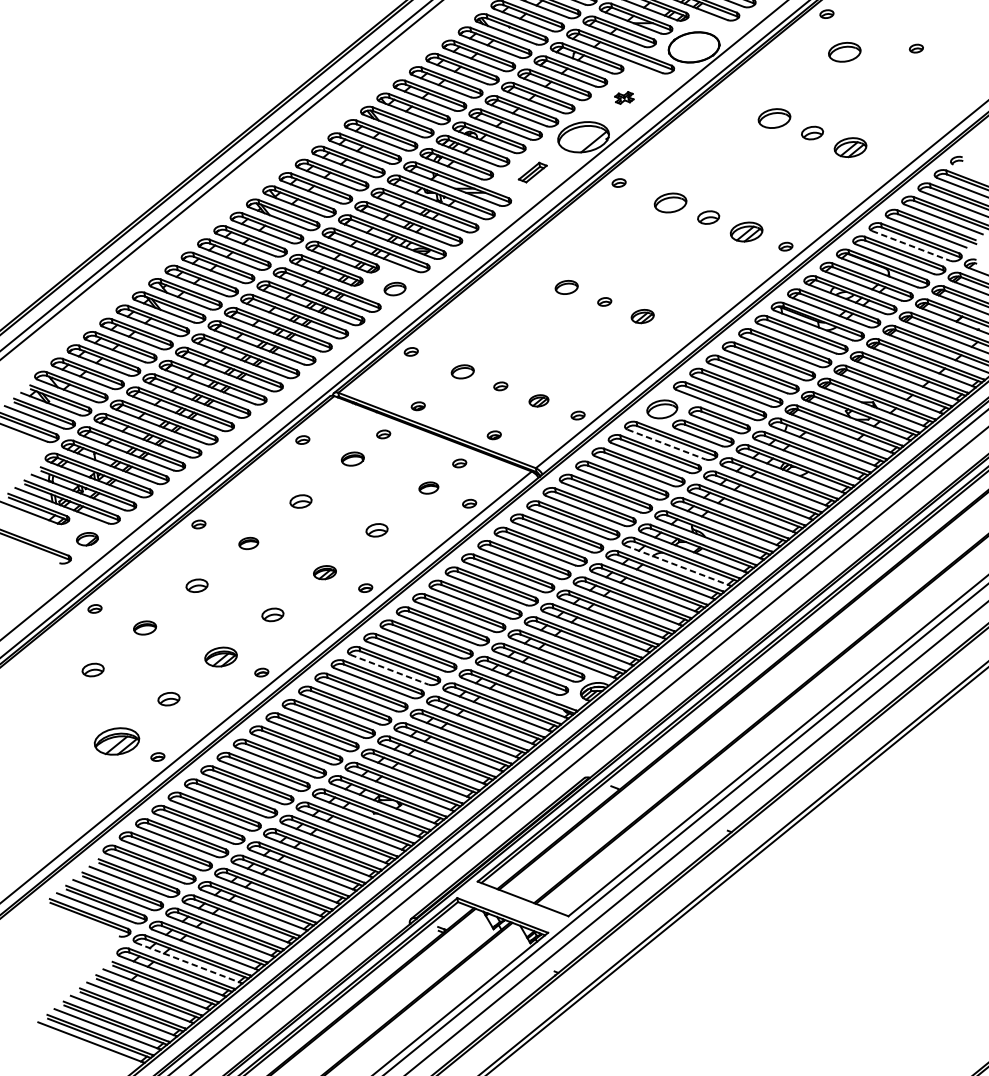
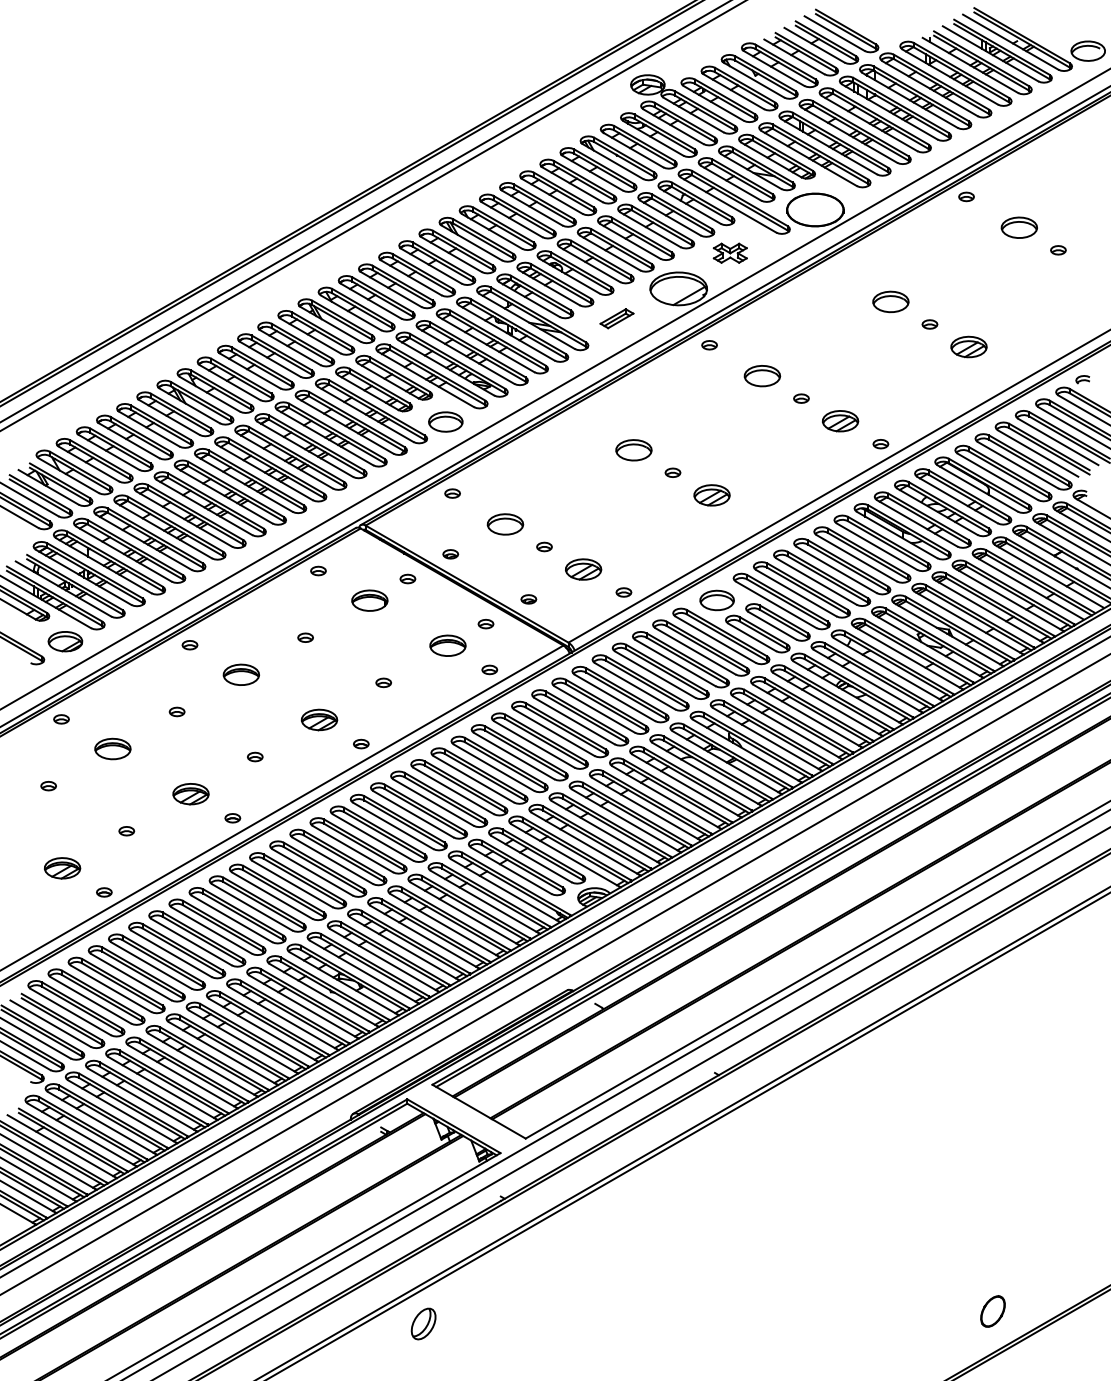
part: (843, 52) -> (1018, 227), moved
part: (623, 97) -> (729, 252), size x1.67
part: (812, 133) -> (929, 324), size x0.62
part: (708, 217) -> (801, 398), size x0.62
line: (911, 246) -> (1018, 465), dashed -> solid
part: (566, 287) -> (633, 450), size x1.43
part: (394, 288) -> (445, 421), size x1.43
part: (642, 316) -> (711, 495), size x1.43
part: (462, 371) -> (505, 524), size x1.43
part: (538, 400) -> (583, 569), size x1.67
line: (667, 444) -> (716, 639), dashed -> solid
part: (352, 459) -> (369, 600), size x1.43
part: (428, 488) -> (447, 645), size x1.67
part: (300, 501) -> (305, 637), size x0.62
part: (376, 530) -> (383, 682), size x0.62
part: (87, 538) -> (65, 641), size x1.43
part: (248, 543) -> (240, 674), size x1.67
line: (677, 566) -> (706, 774), dashed -> solid
part: (324, 572) -> (319, 719), size x1.43
part: (196, 585) -> (176, 711), size x0.62
part: (273, 614) -> (255, 756), size x0.62
part: (144, 627) -> (112, 748), size x1.43
line: (389, 669) -> (373, 837), dashed -> solid
part: (92, 670) -> (48, 786), size x0.62
part: (168, 699) -> (126, 831), size x0.62
part: (117, 741) -> (62, 868), size x0.71
line: (189, 963) -> (102, 1123), dashed -> solid

